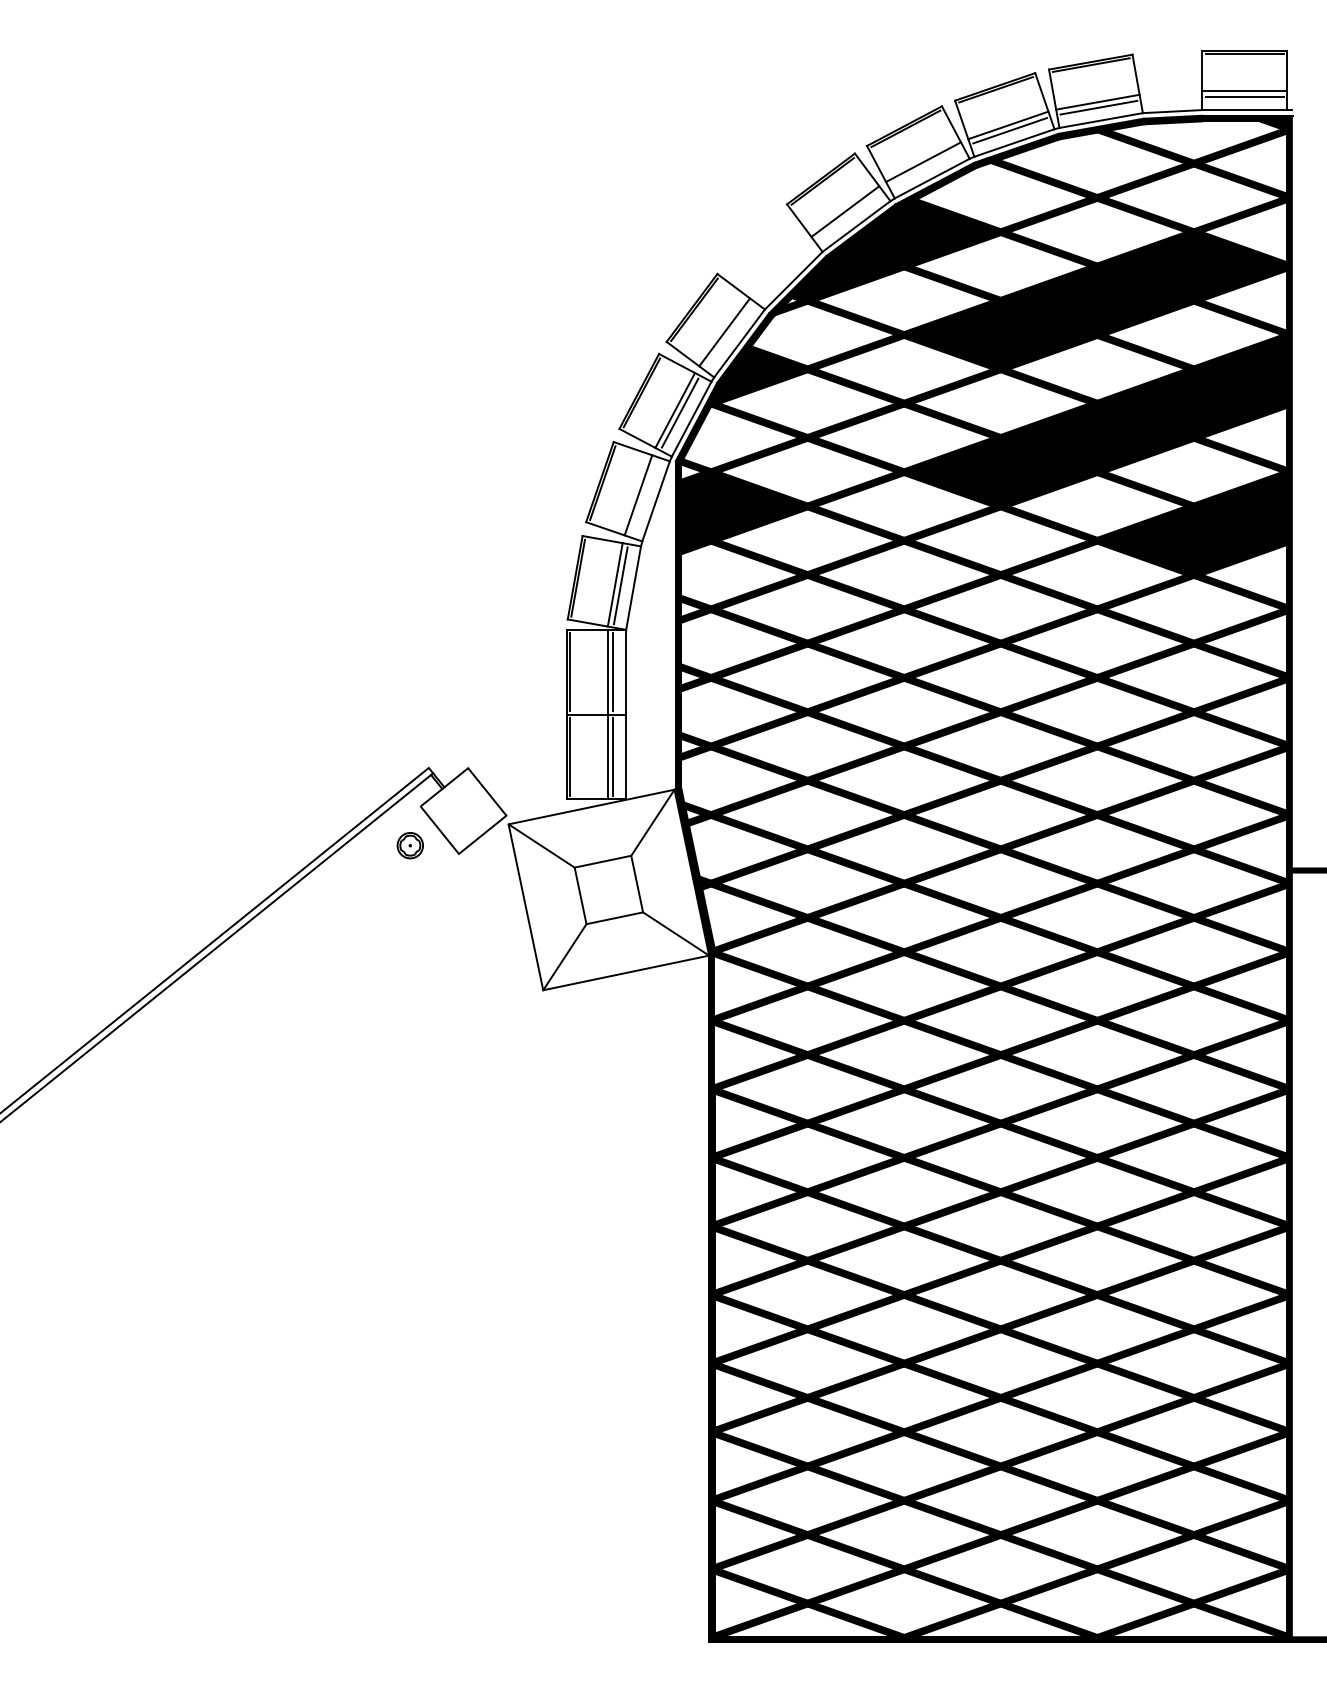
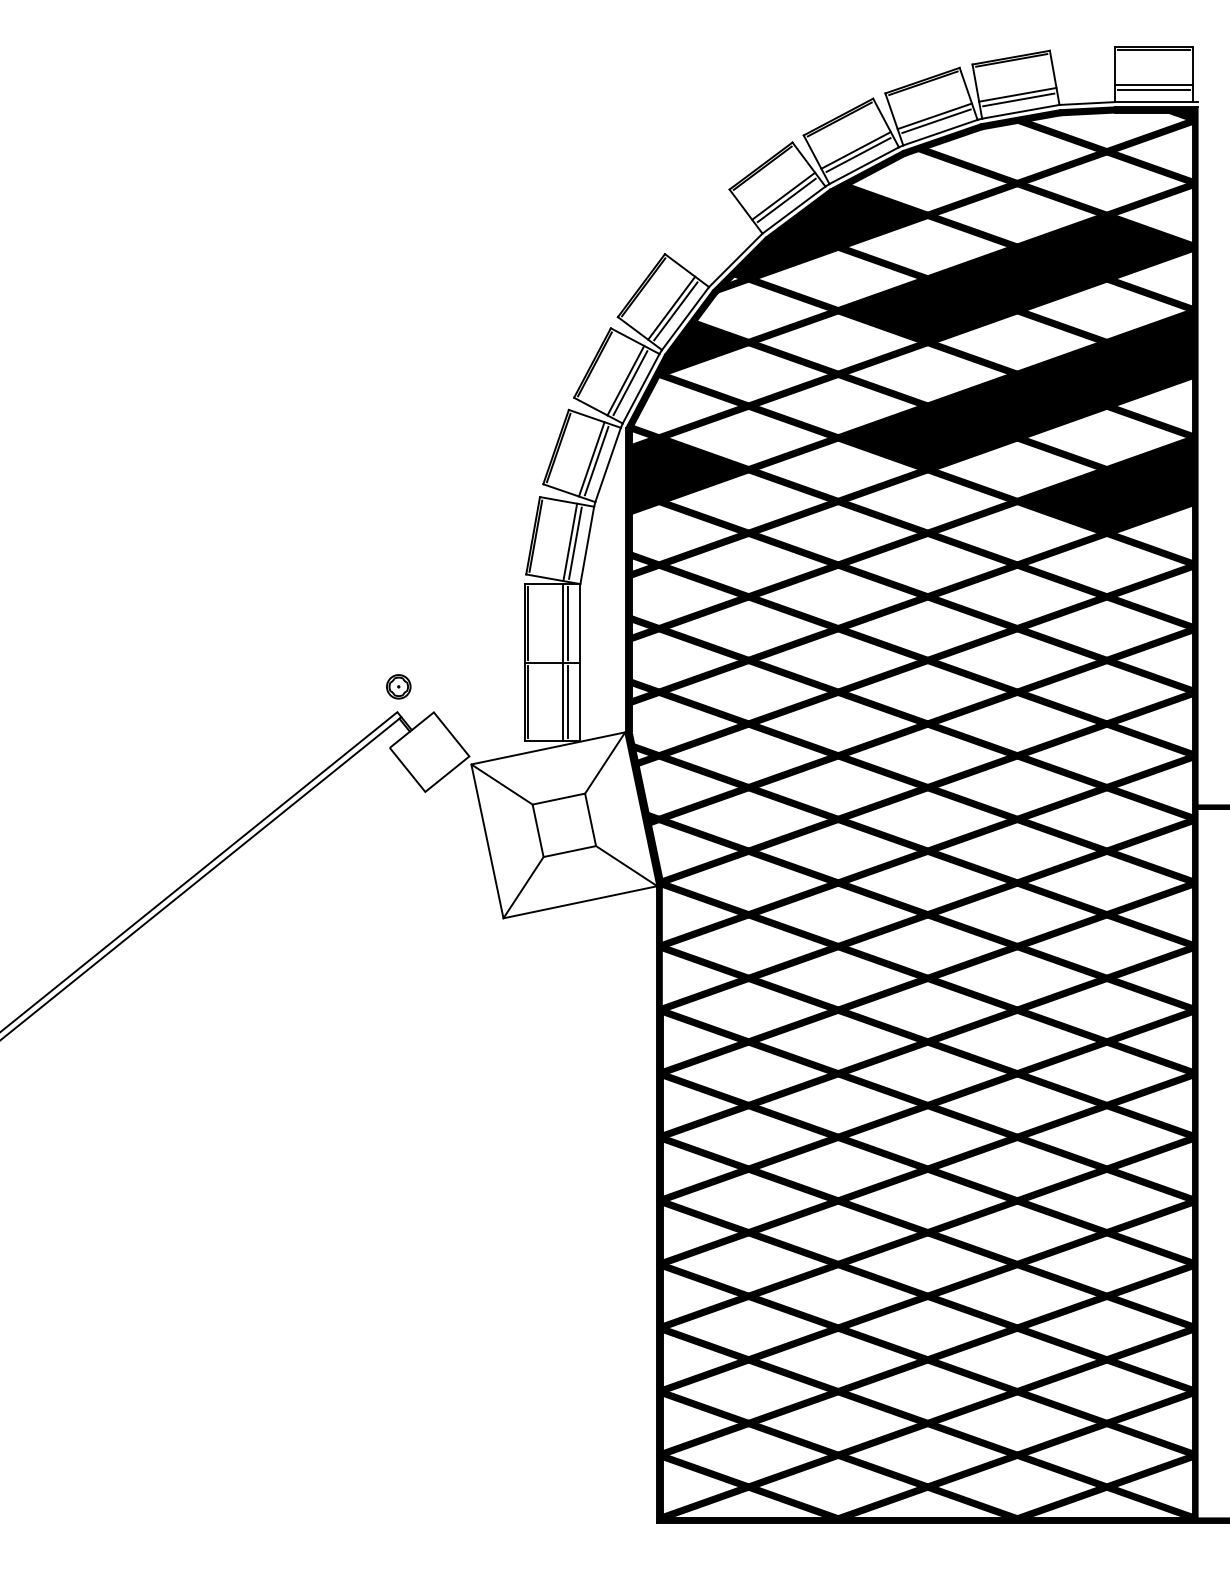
line: (925, 166) -> (857, 154), added
line: (848, 215) -> (786, 199), added
line: (728, 335) -> (675, 311), added
line: (643, 497) -> (596, 461), added
part: (409, 845) -> (398, 686), moved

